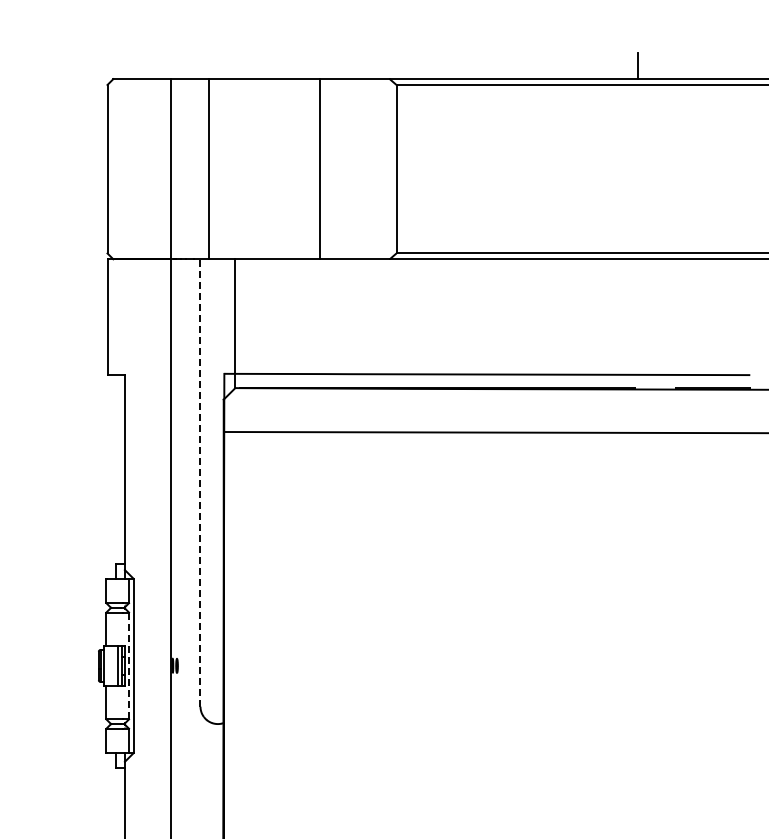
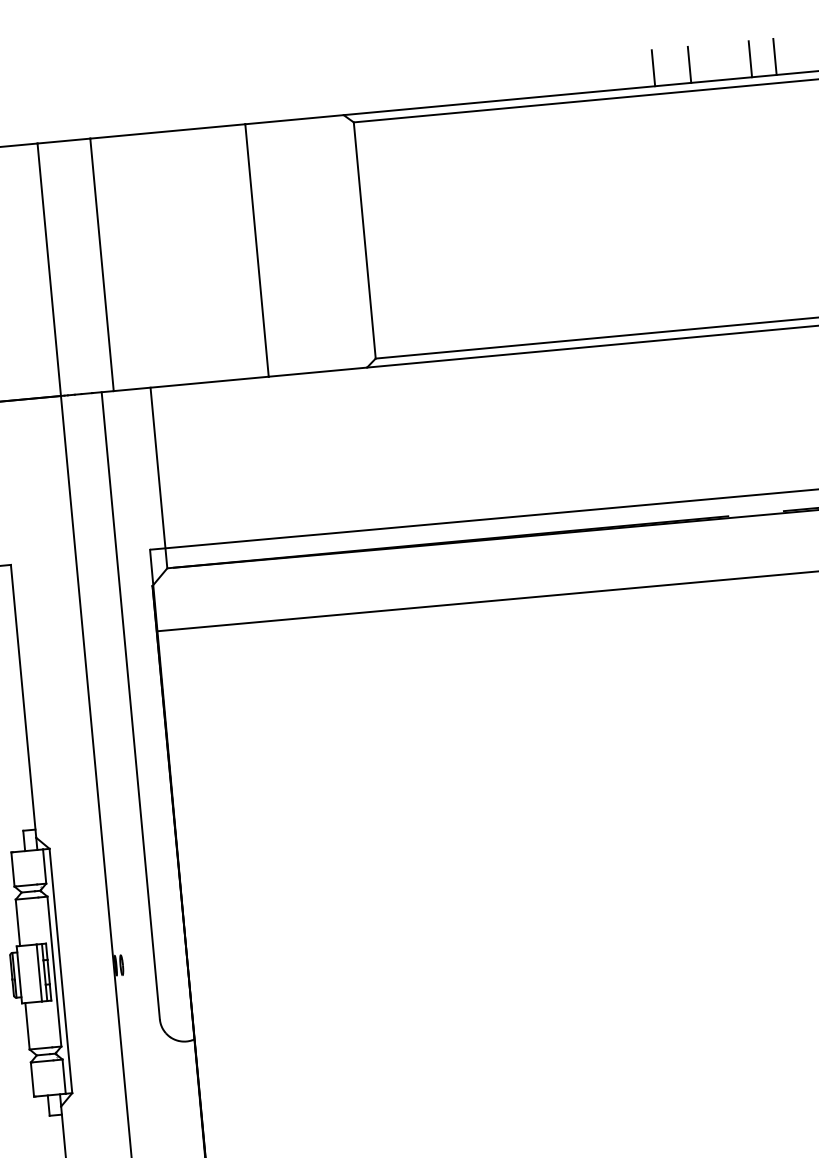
line: (611, 66) -> (652, 68), added
line: (681, 66) -> (750, 59), added
line: (698, 66) -> (774, 57), added
line: (200, 482) -> (130, 705), dashed -> solid
line: (129, 666) -> (55, 972), dashed -> solid

